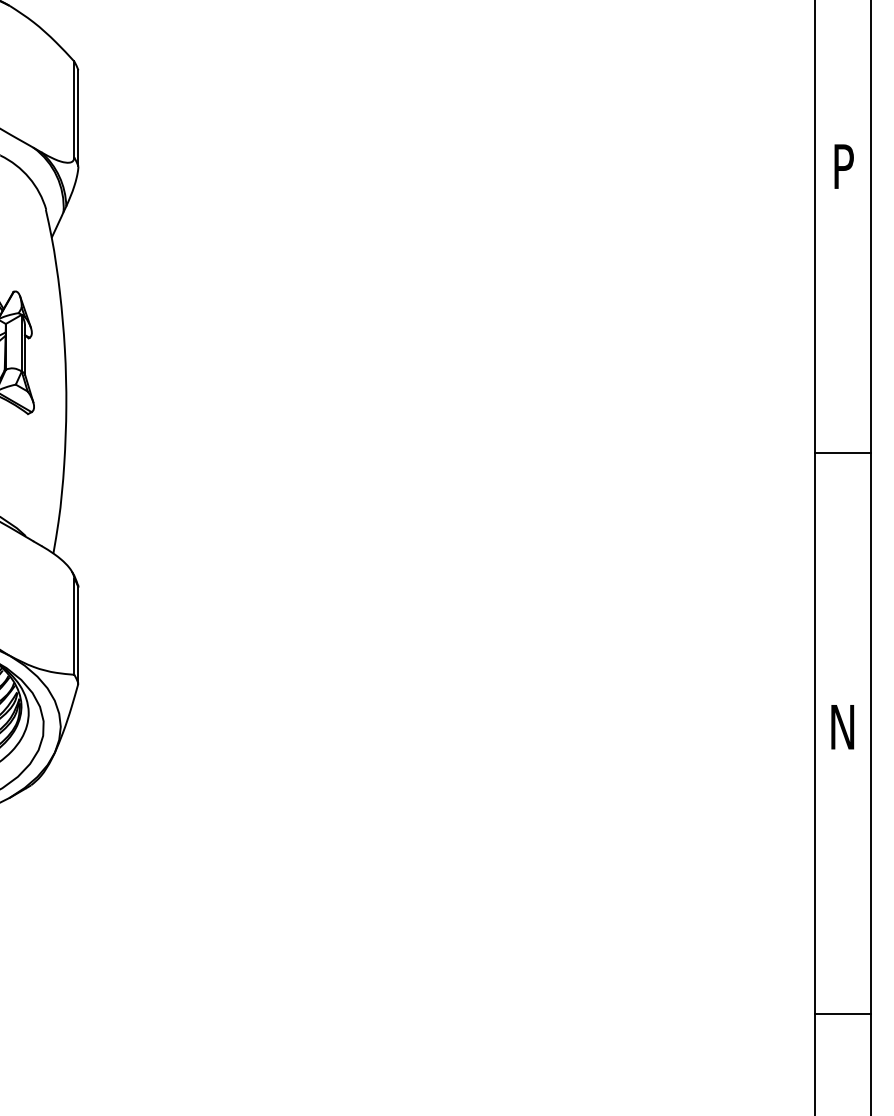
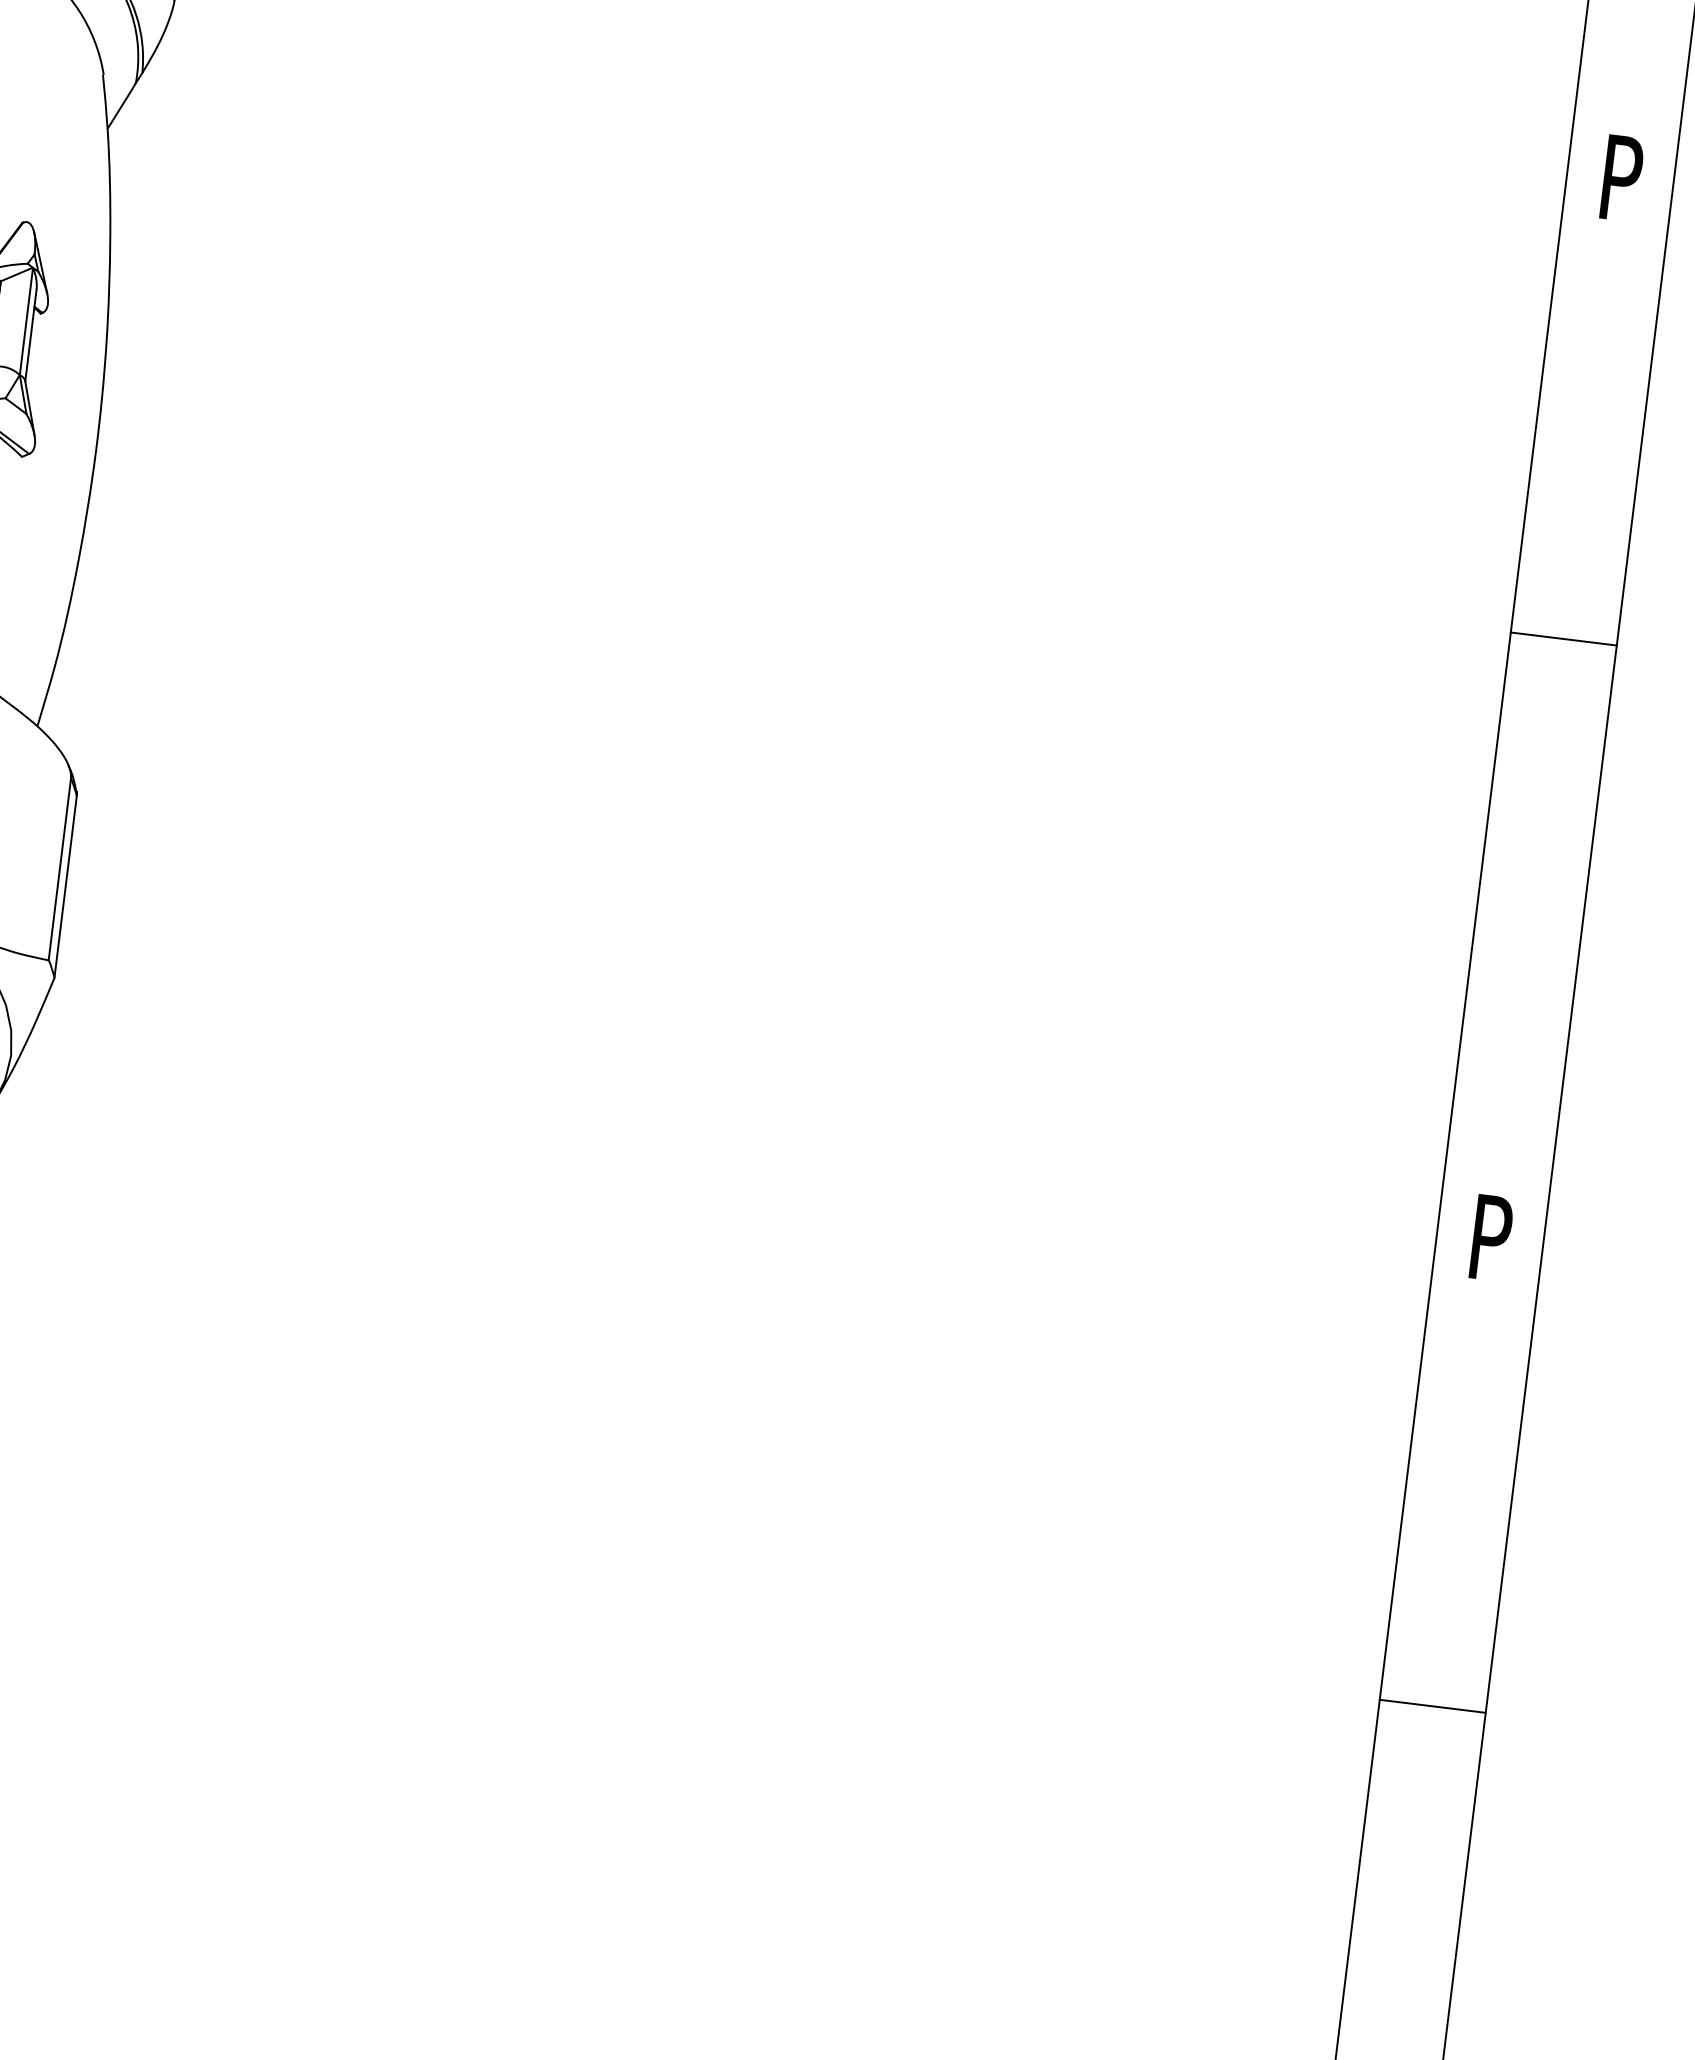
line: (843, 453) -> (1564, 639), moved
text: (842, 727) -> (1488, 1238), N -> P
line: (843, 1013) -> (1433, 1705), moved

